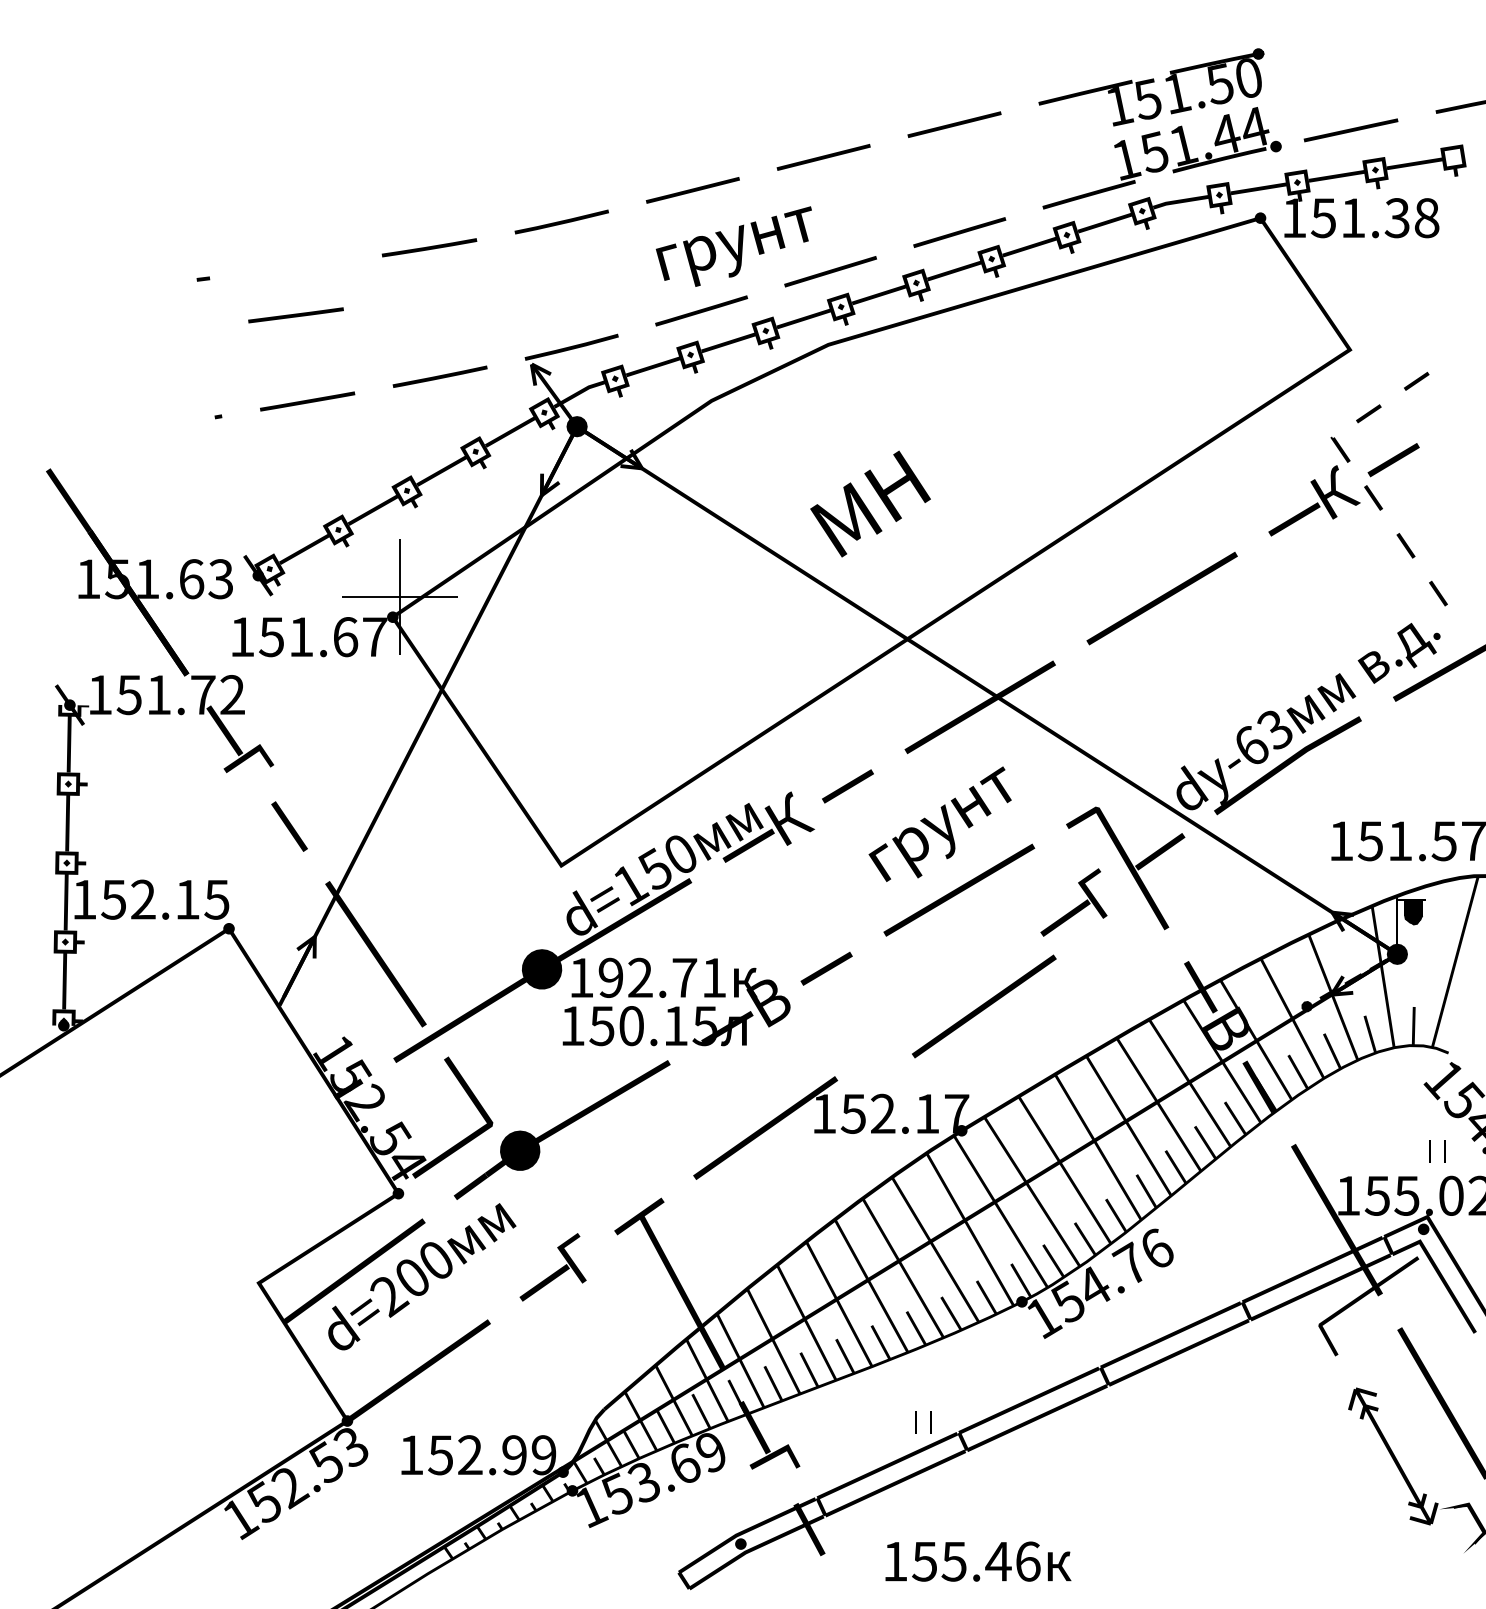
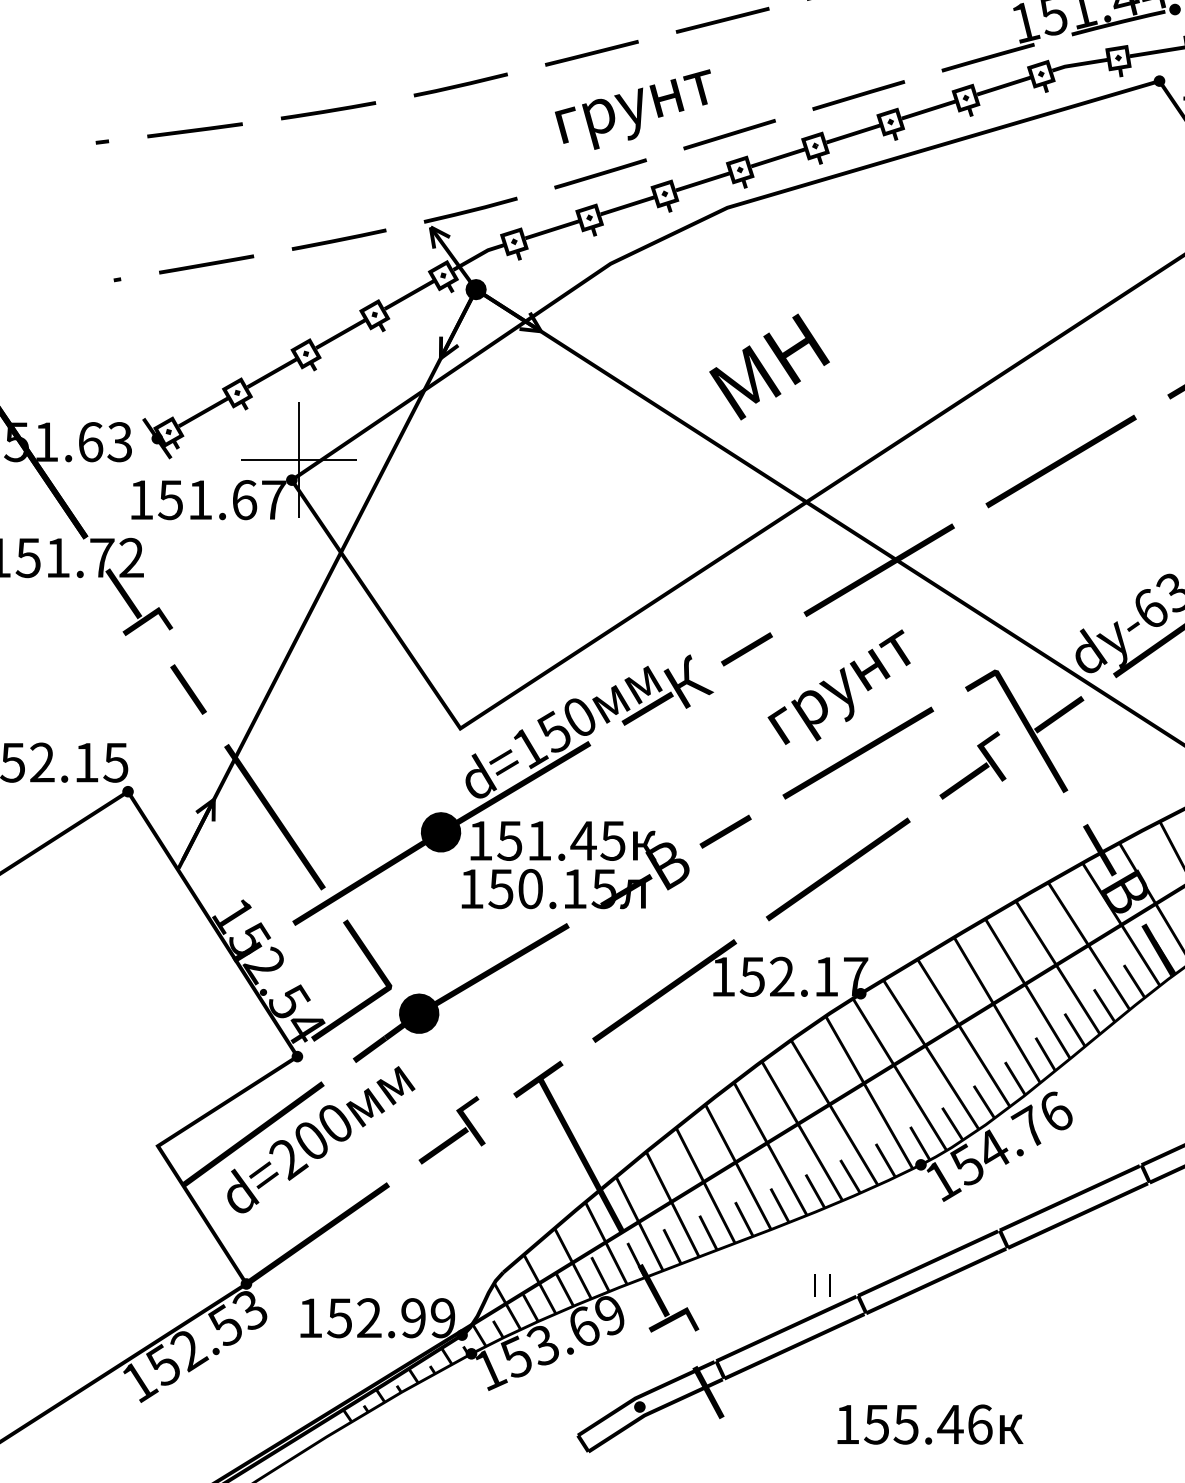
part: (295, 315) -> (194, 130), moved
text: (662, 977) -> (561, 840), 192.71 -> 151.45
part: (984, 1006) -> (838, 869), moved
text: (978, 1561) -> (930, 1424), moved

